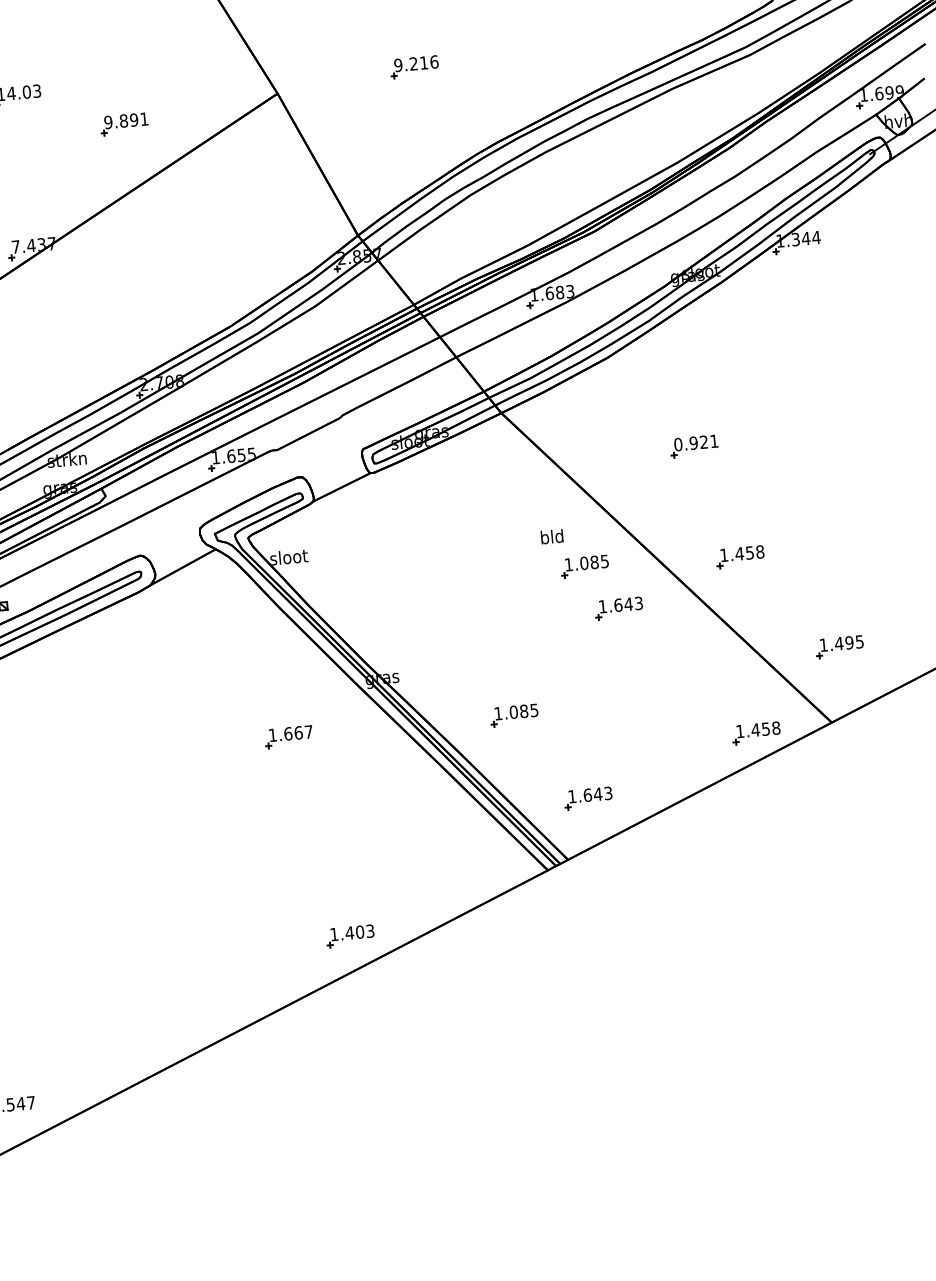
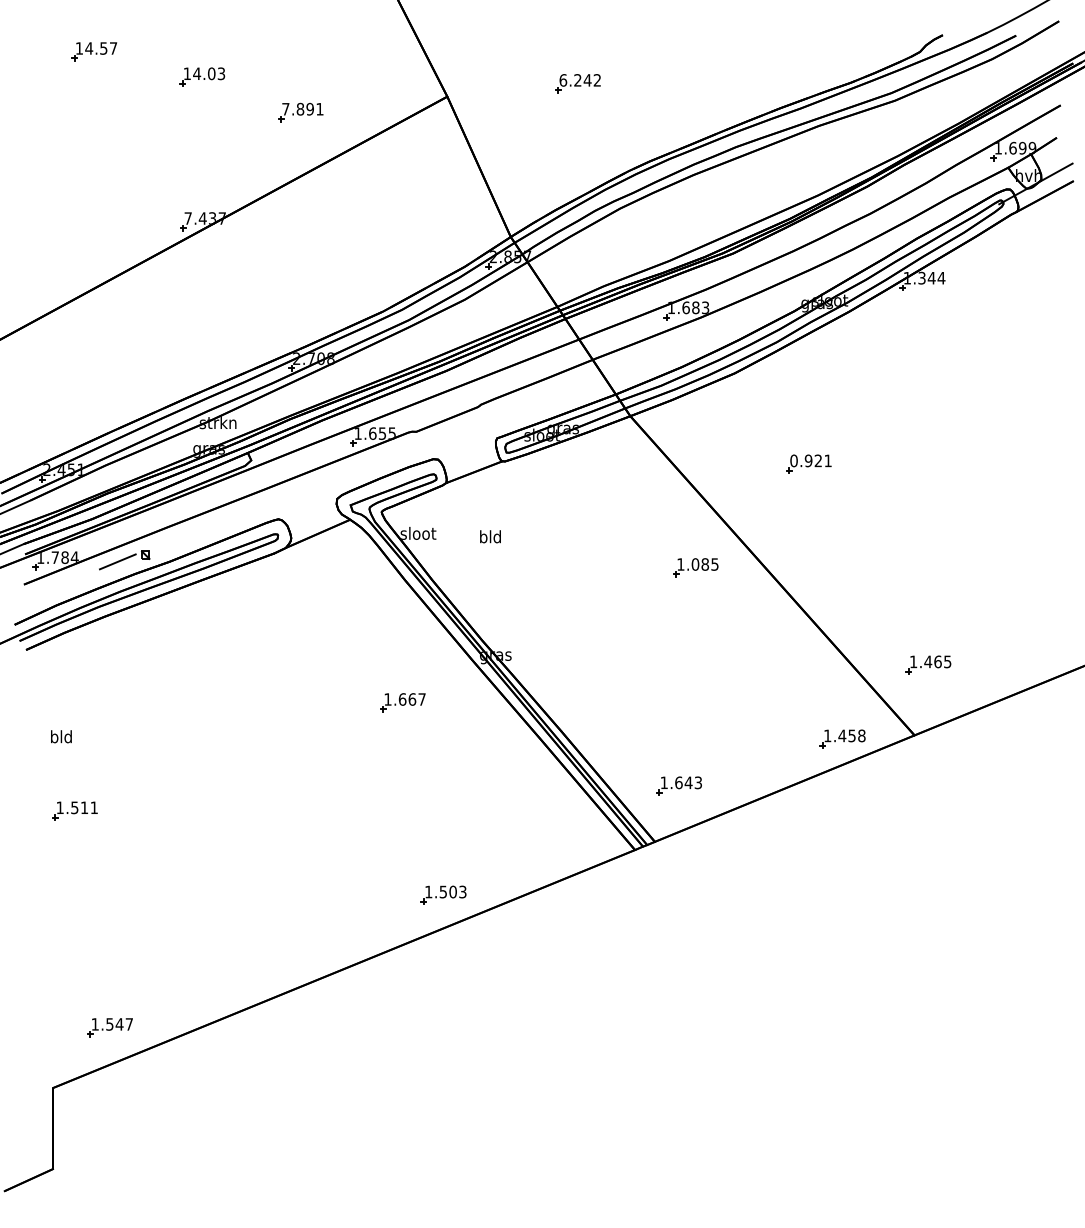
text: (416, 63) -> (580, 80), 9.216 -> 6.242
text: (108, 121) -> (285, 108), 9.891 -> 7.891
text: (552, 536) -> (490, 536), moved
part: (740, 556) -> (842, 571), removed
part: (618, 608) -> (723, 609), removed
text: (848, 642) -> (937, 661), 1.495 -> 1.465
part: (514, 715) -> (616, 701), removed
text: (349, 932) -> (443, 891), 1.403 -> 1.503

